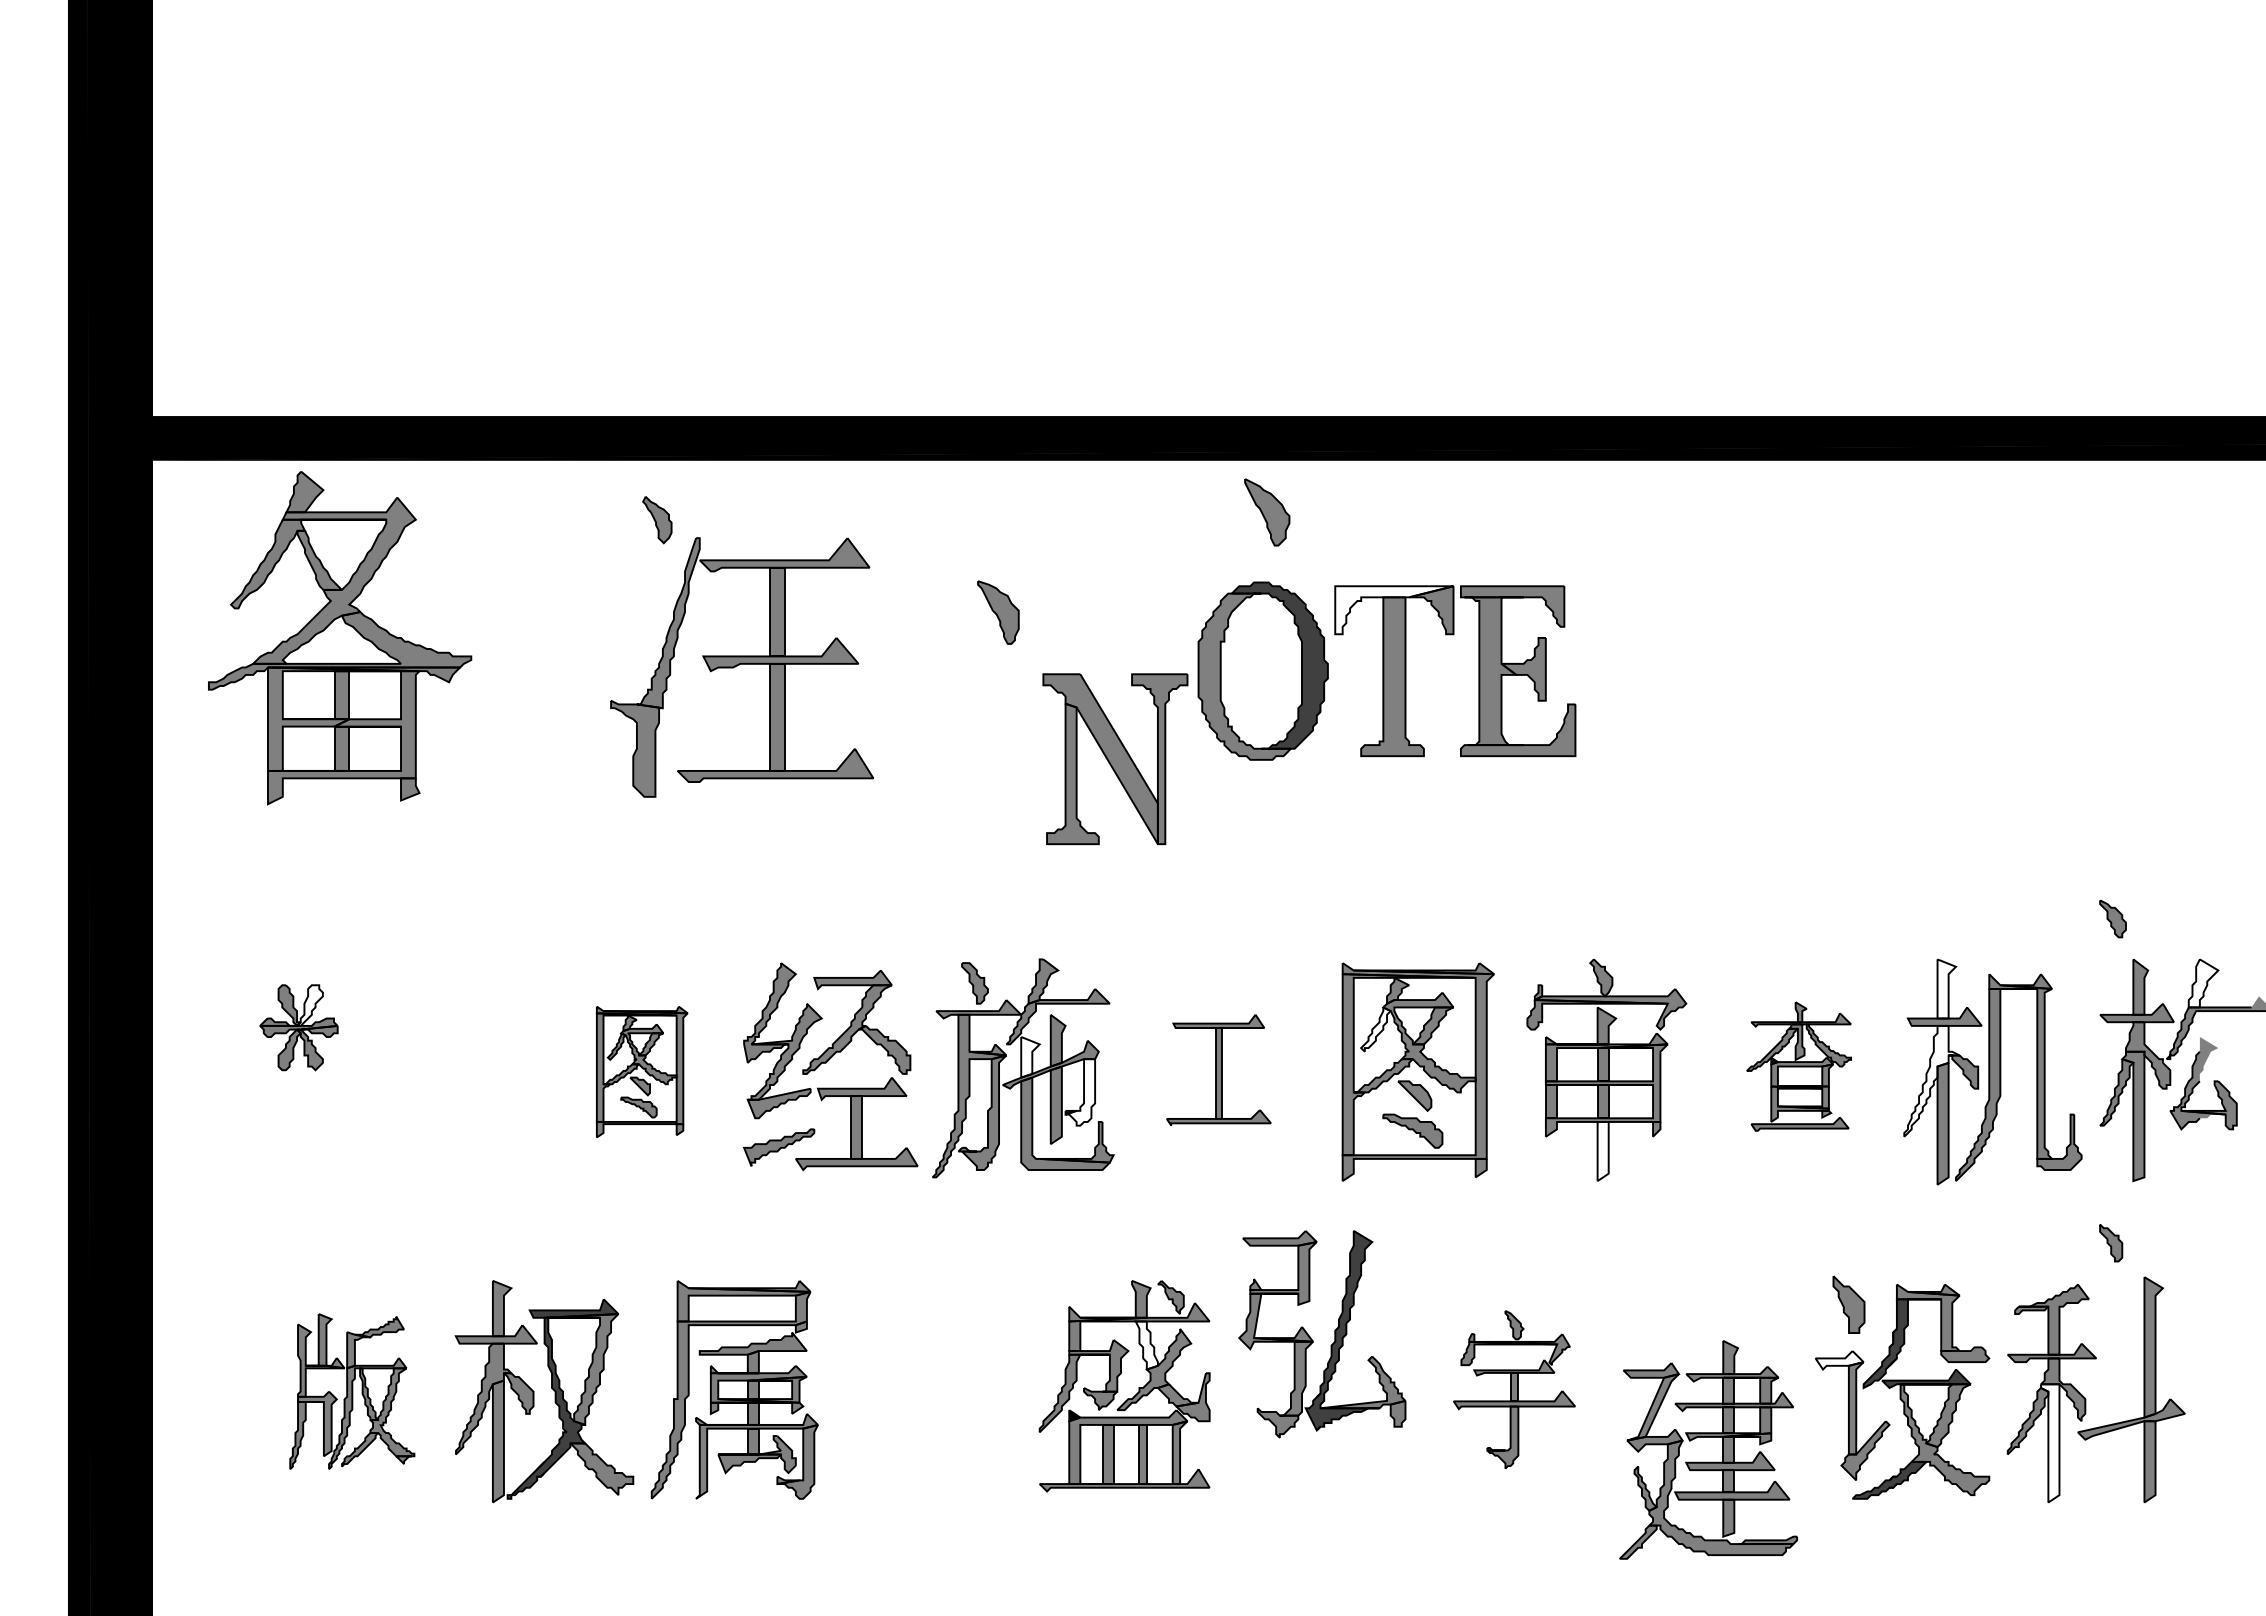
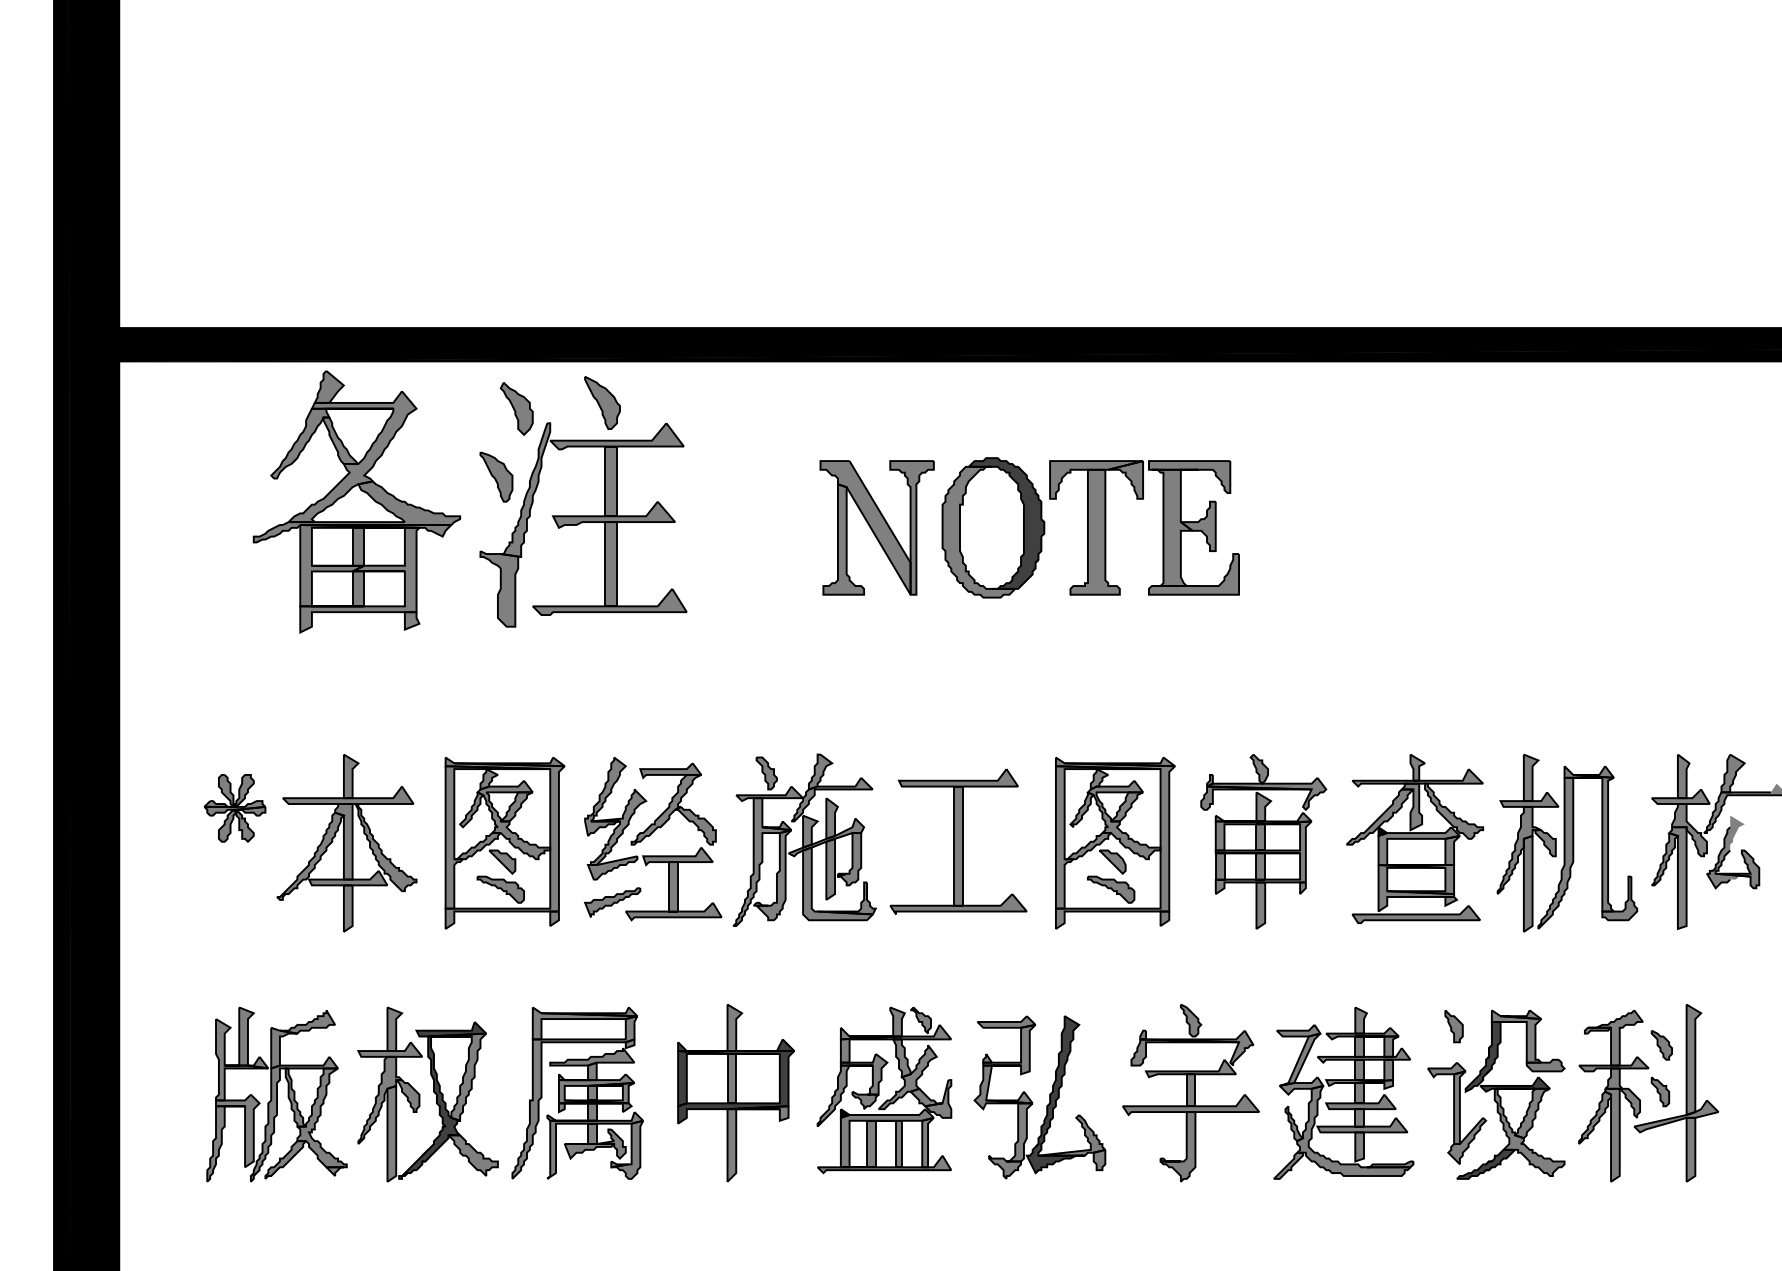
part: (1267, 512) -> (602, 403), moved
part: (657, 520) -> (516, 409), size x1.43
fill: (1394, 610) -> (1096, 480), added
part: (998, 612) -> (496, 477), moved
part: (340, 638) -> (357, 502), moved
part: (1115, 759) -> (877, 528), moved
part: (2112, 918) -> (1661, 1044), moved
fill: (2203, 983) -> (1733, 773), added
fill: (1946, 988) -> (1530, 777), added
fill: (309, 1005) -> (243, 790), added
fill: (1375, 1029) -> (1081, 809), added
fill: (1030, 1056) -> (810, 830), added
part: (1798, 1066) -> (1414, 838), size x1.67
part: (1218, 1069) -> (958, 841), size x1.67
part: (441, 1071) -> (347, 842), added
part: (641, 1071) -> (504, 842), size x1.67
fill: (1931, 1080) -> (1519, 849), added
fill: (1080, 1092) -> (849, 859), added
fill: (1602, 1151) -> (1260, 905), added
part: (2111, 1243) -> (1660, 1092), moved
part: (1848, 1305) -> (1453, 1026), size x0.71
part: (1313, 1340) -> (1032, 1102), moved
fill: (1146, 1345) -> (901, 1058), added
fill: (1839, 1360) -> (1446, 1070), added
part: (935, 1389) -> (735, 1092), added
part: (1514, 1389) -> (1191, 1092), size x1.43
part: (351, 1391) -> (276, 1094), size x1.43
part: (1708, 1437) -> (1343, 1083), moved
fill: (2049, 1443) -> (1611, 1135), added

